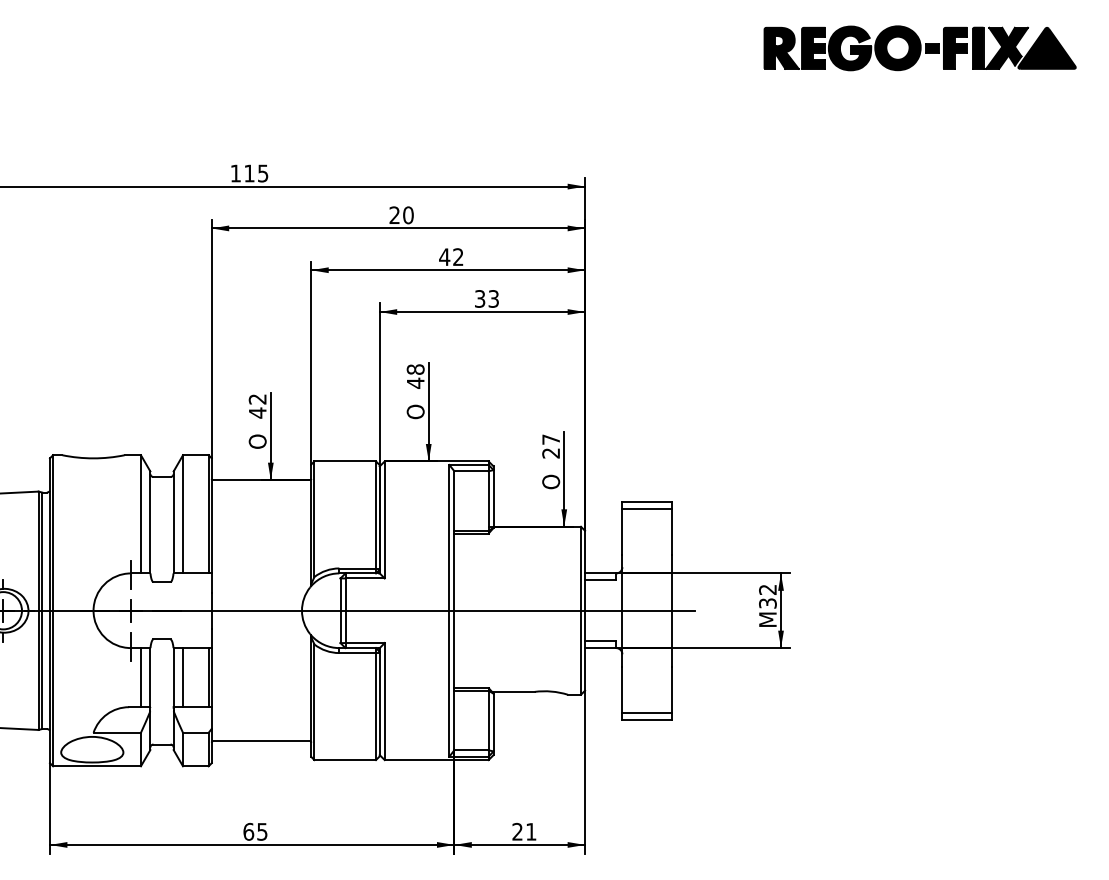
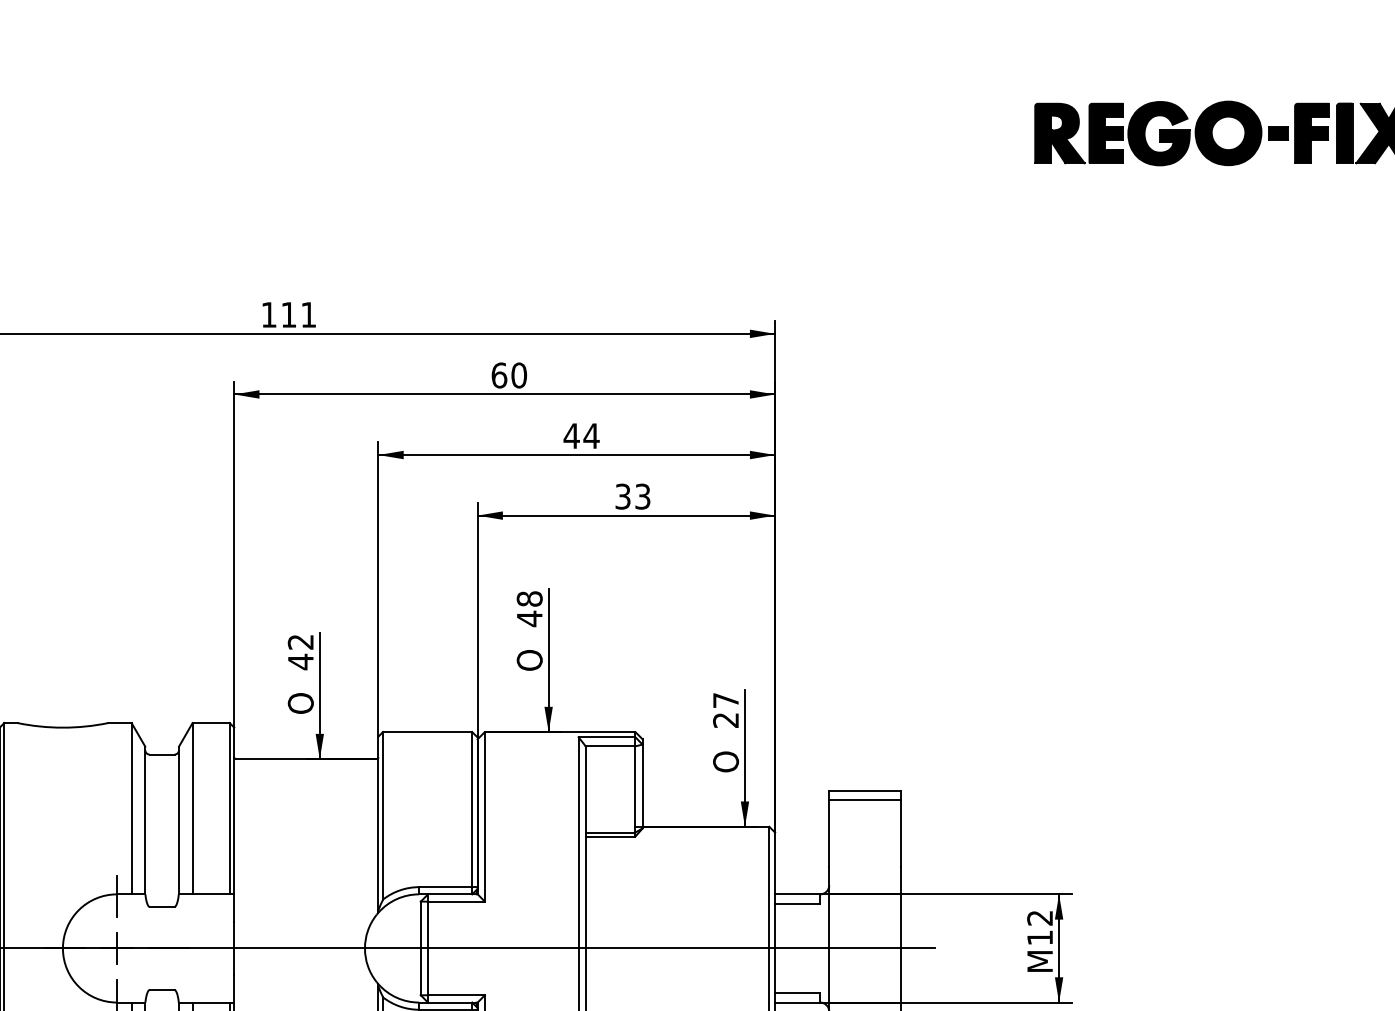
text: (263, 173) -> (309, 314), 115 -> 111
text: (394, 215) -> (499, 375), 20 -> 60
text: (457, 256) -> (590, 435), 42 -> 44
text: (767, 603) -> (1039, 937), 32 -> 12

